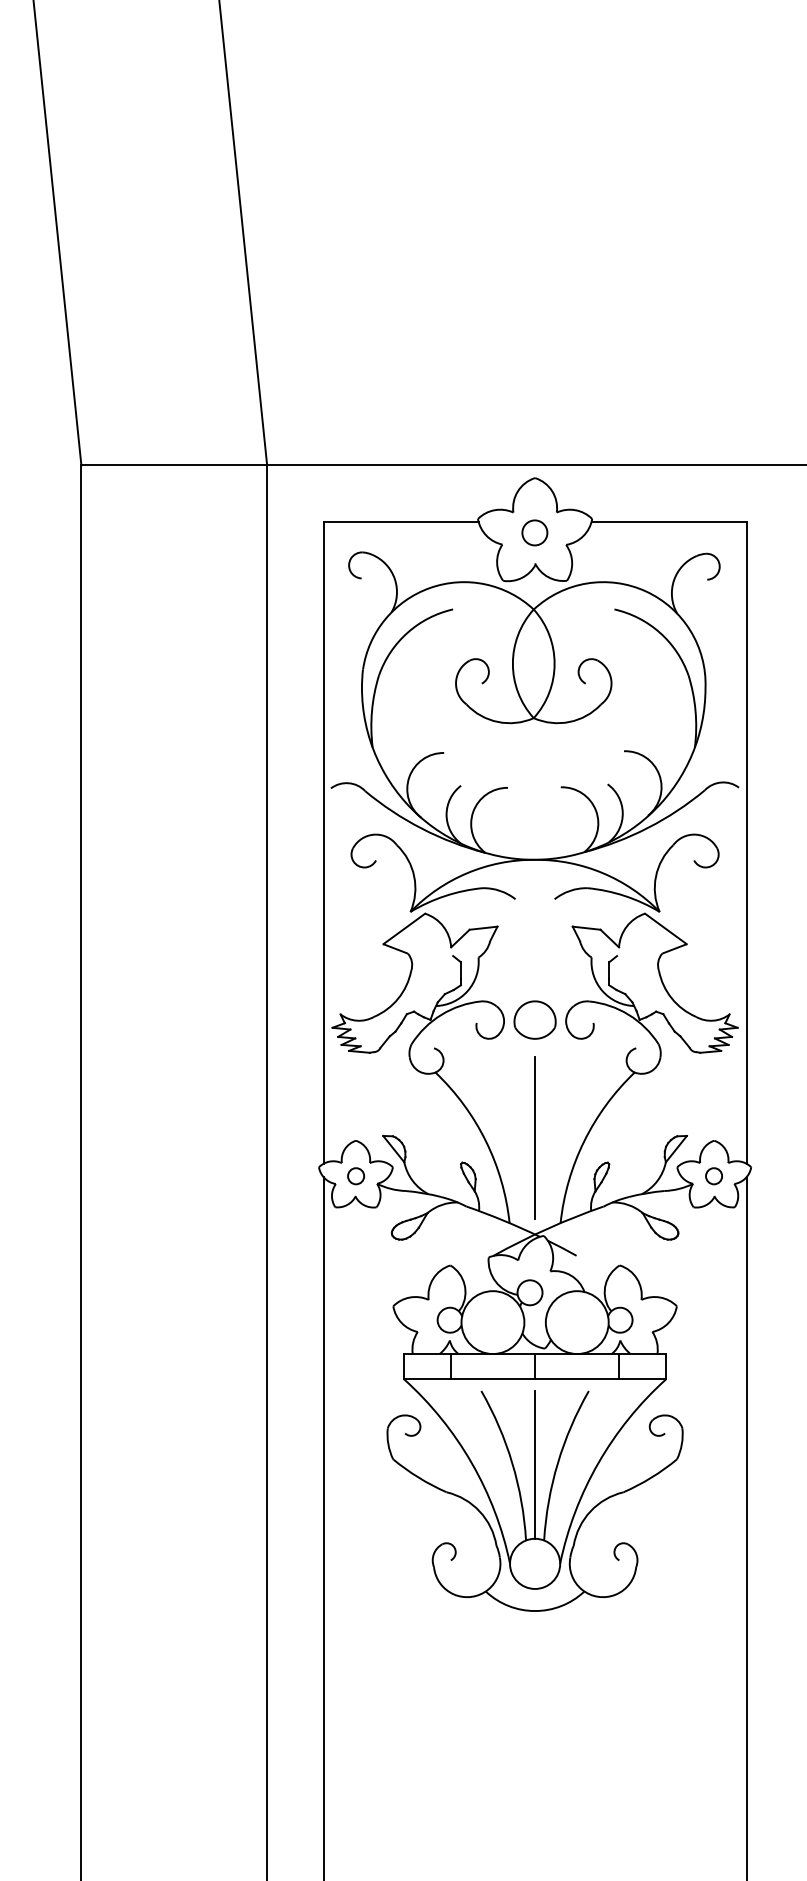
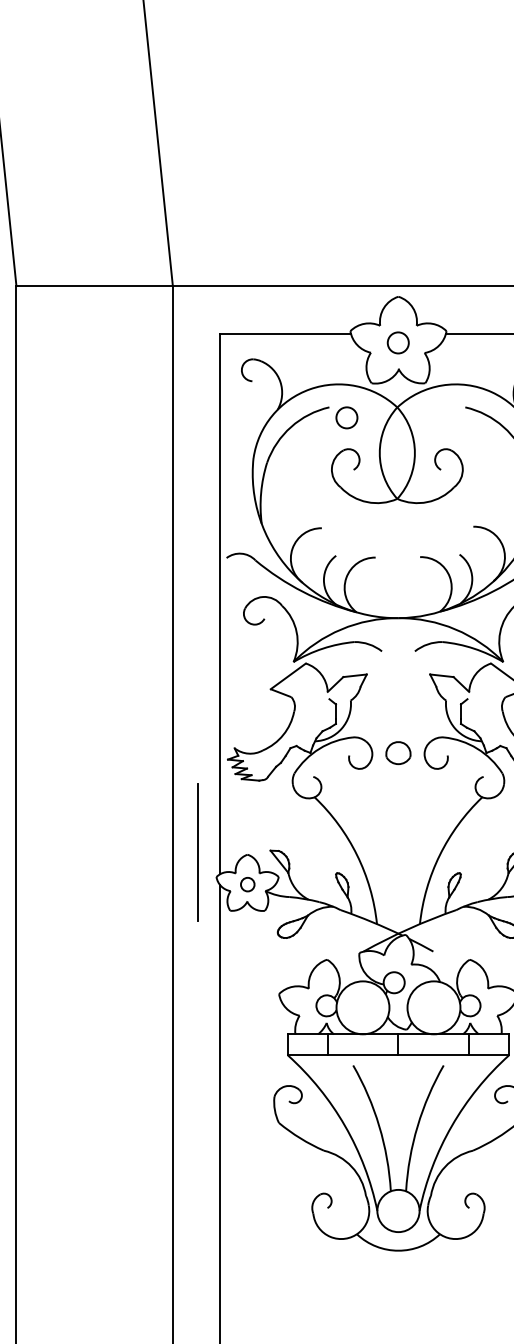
circle: (473, 621) -> (346, 417), added
part: (534, 1019) -> (397, 752), size x0.7
line: (534, 1137) -> (197, 851), moved
line: (535, 1464) -> (398, 1127), removed

